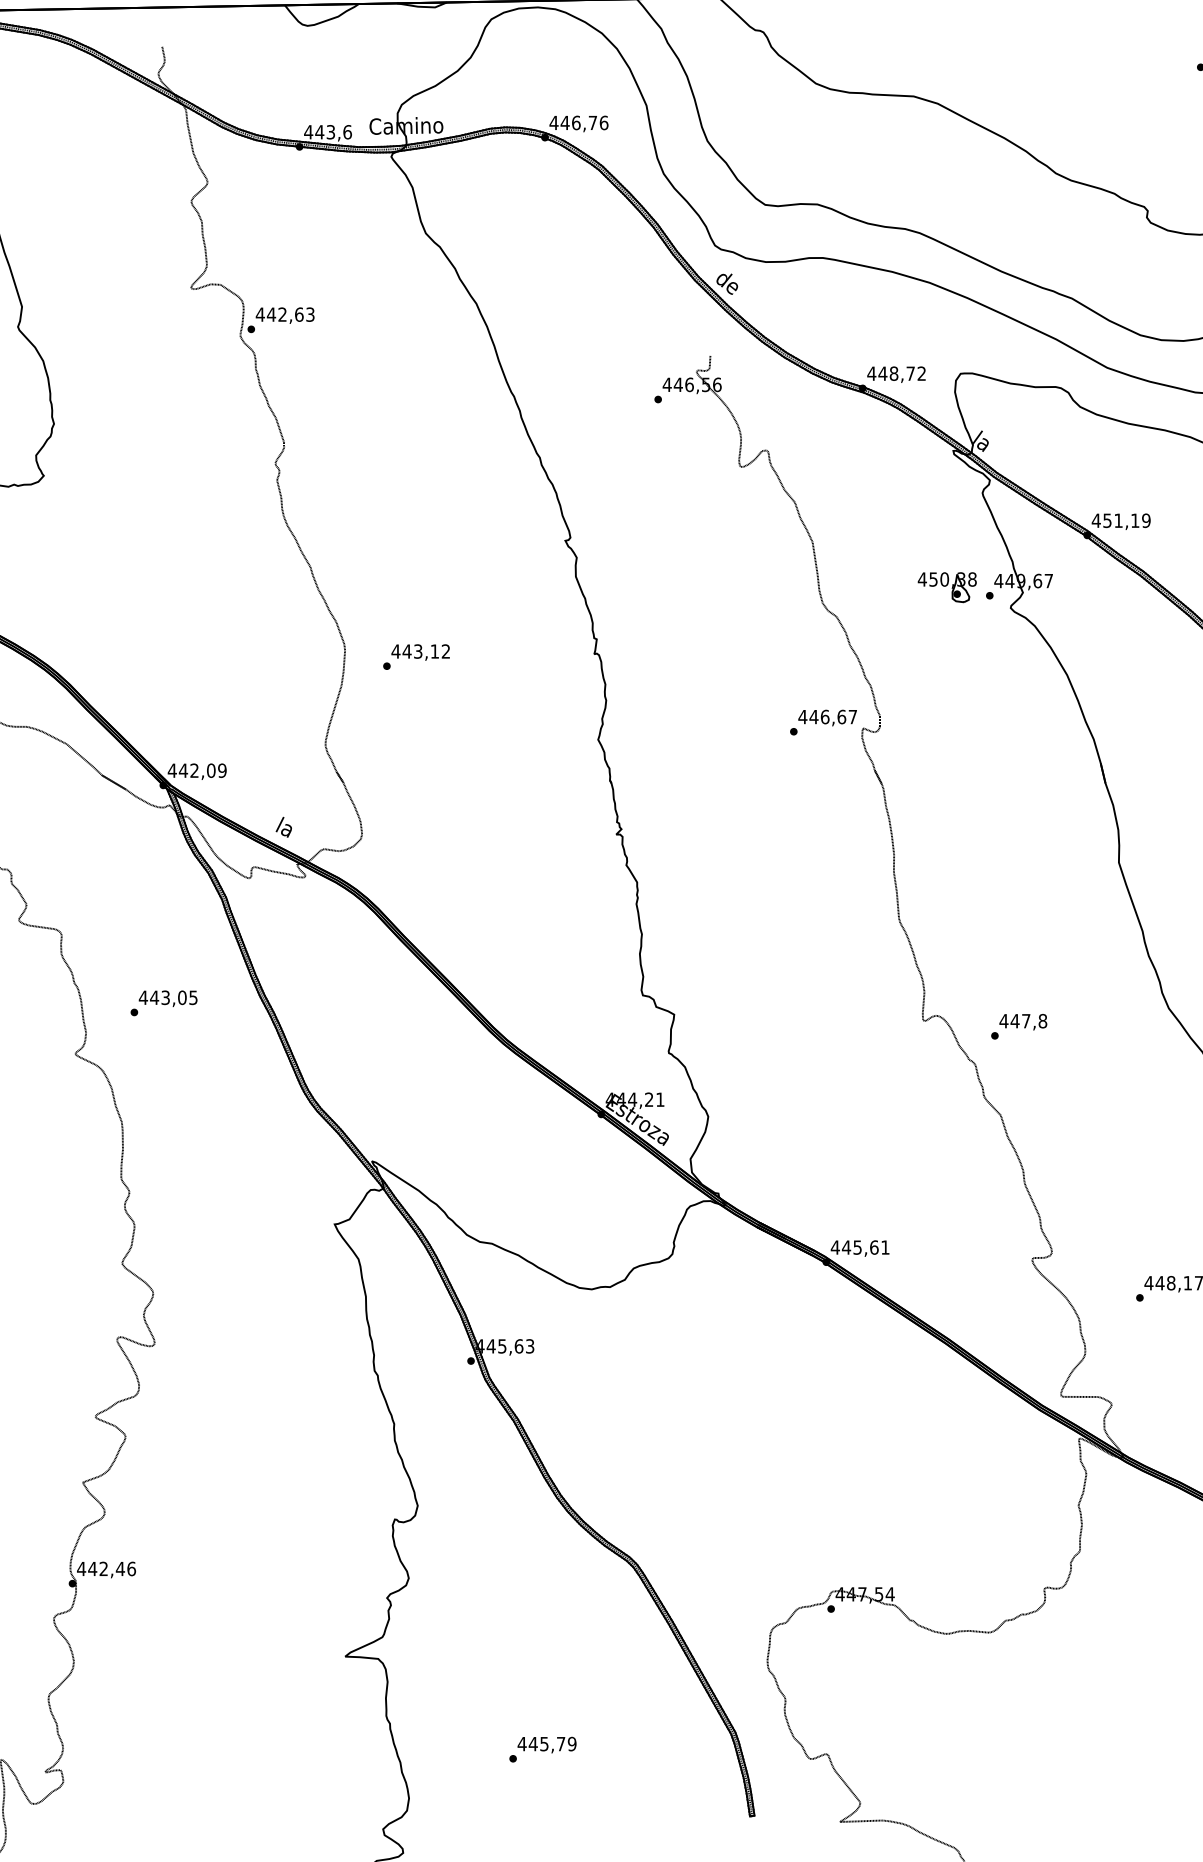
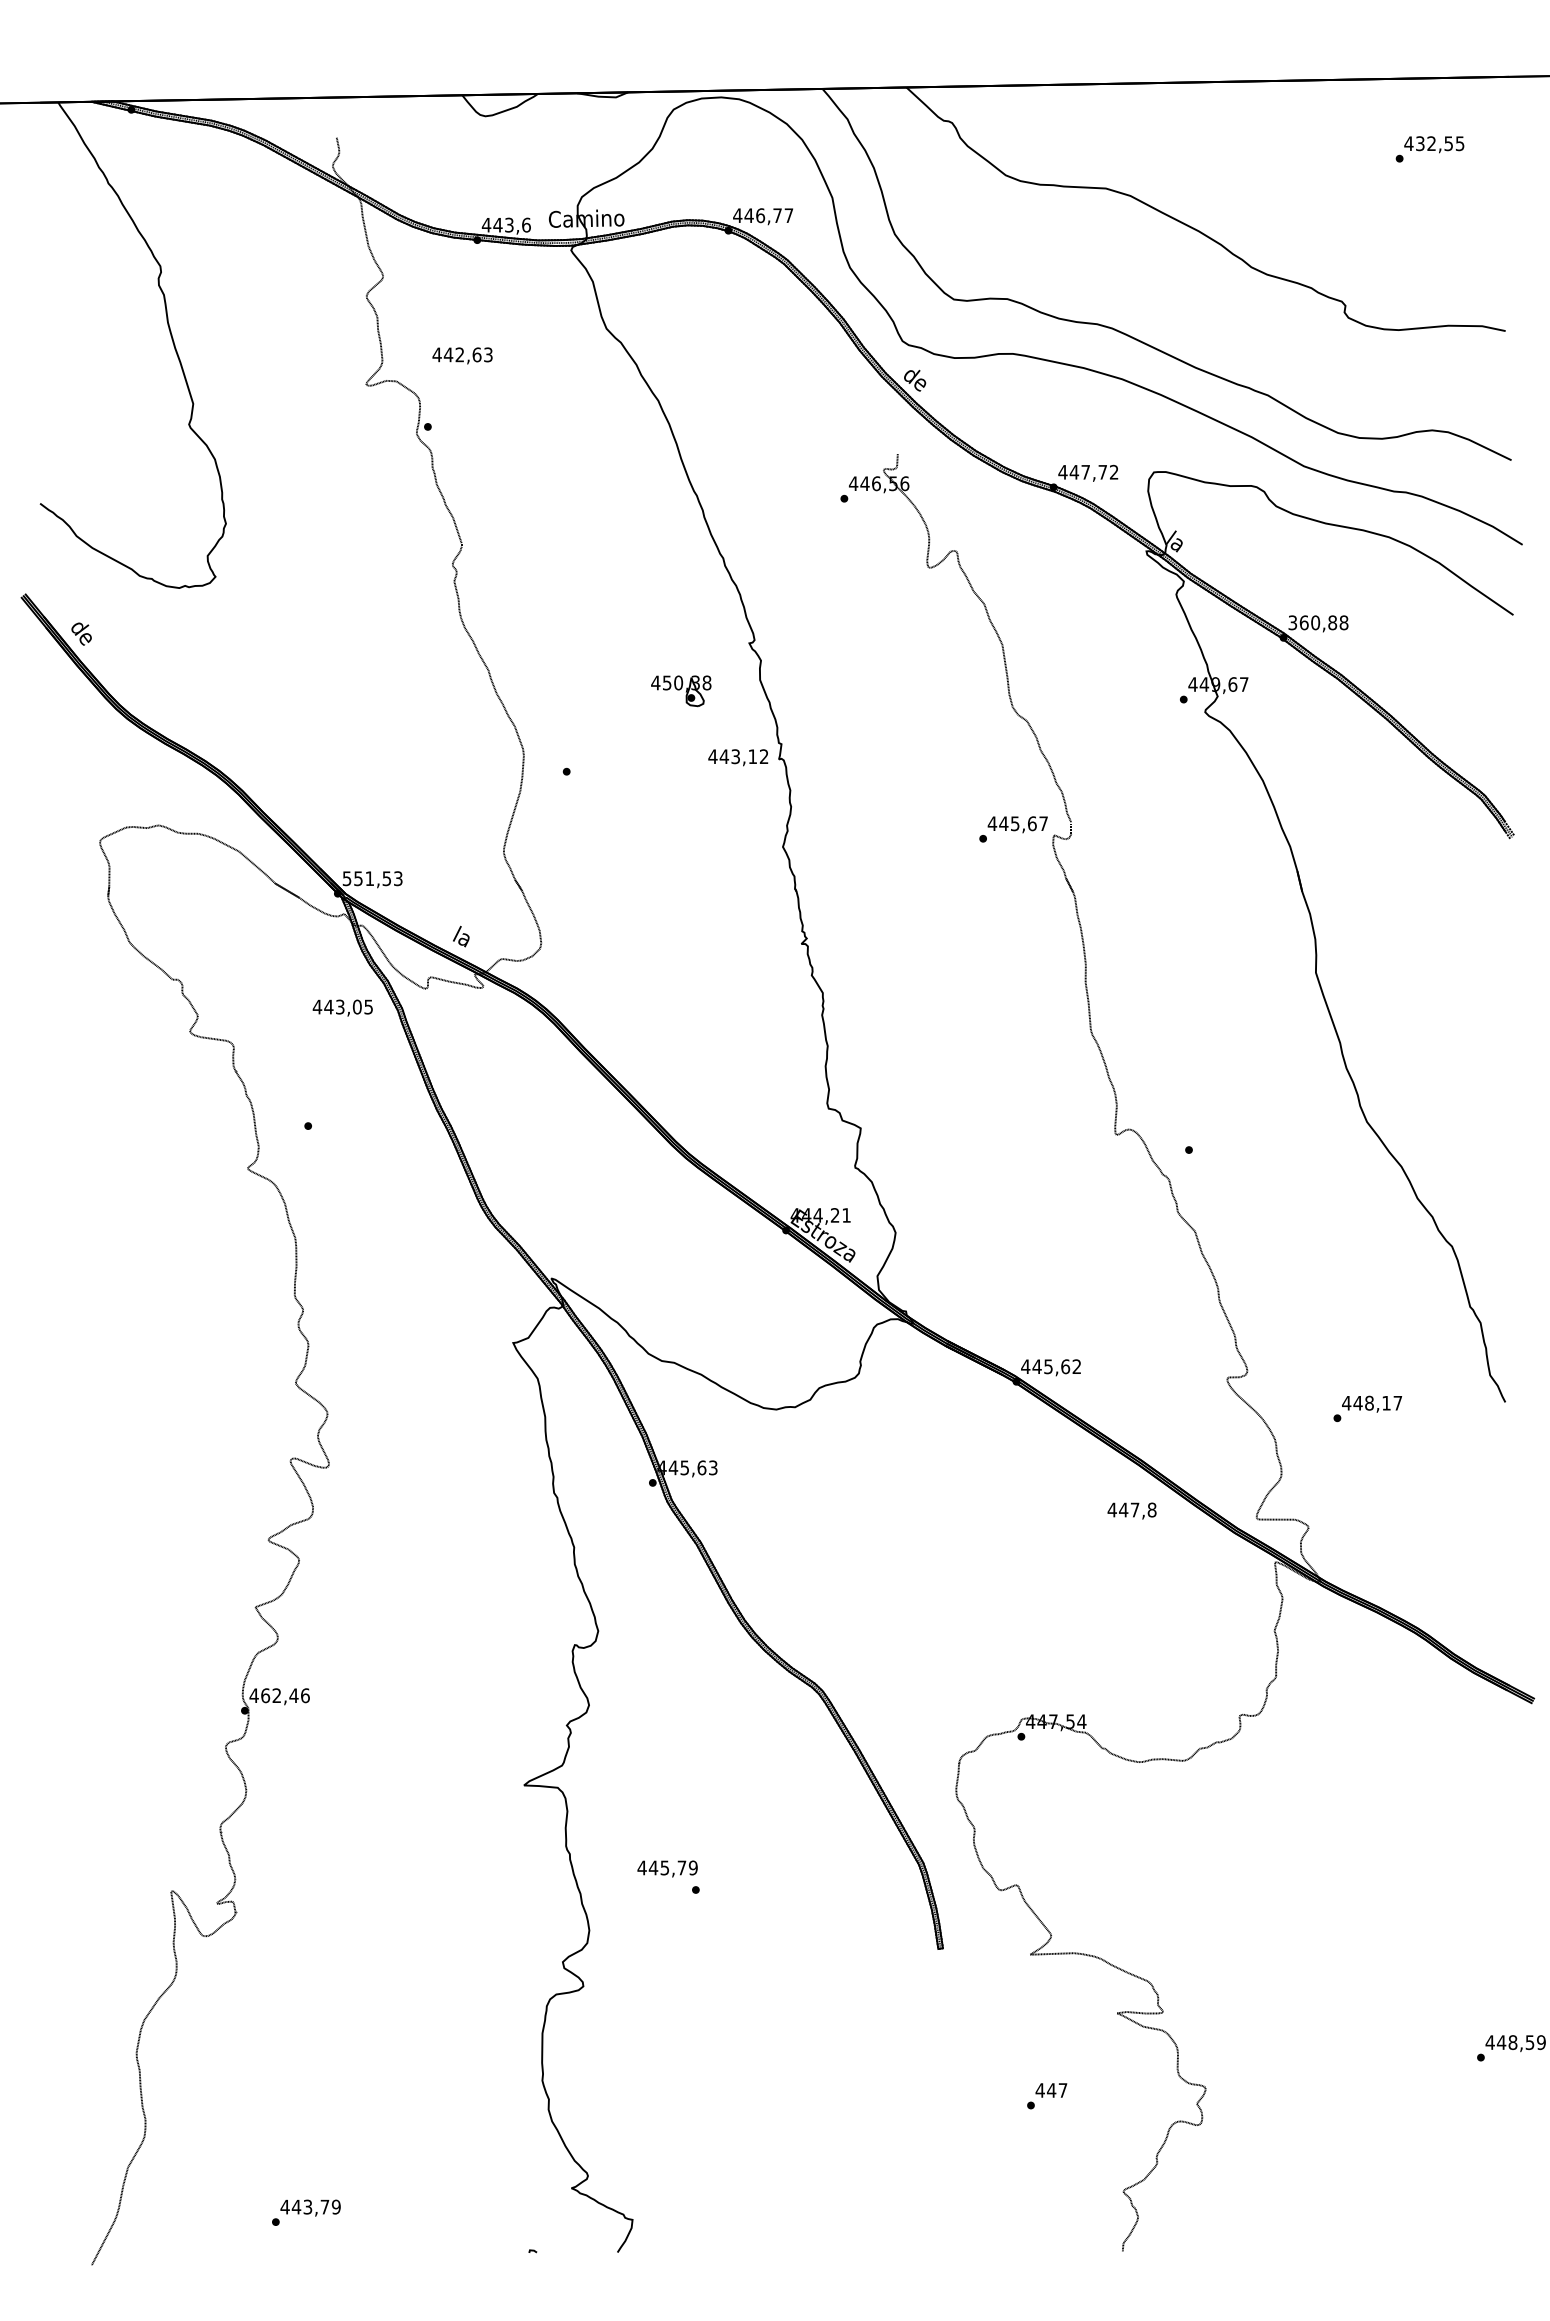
text: (603, 122) -> (788, 215), 446,76 -> 446,77
text: (285, 315) -> (462, 355), moved
text: (893, 372) -> (1085, 471), 448,72 -> 447,72
text: (1121, 520) -> (1318, 622), 451,19 -> 360,88
part: (947, 587) -> (681, 691), moved
text: (420, 652) -> (738, 757), moved
text: (824, 716) -> (1014, 823), 446,67 -> 445,67
text: (197, 770) -> (372, 878), 442,09 -> 551,53
text: (167, 998) -> (342, 1007), moved
text: (1022, 1021) -> (1131, 1510), moved
text: (884, 1247) -> (1076, 1366), 445,61 -> 445,62
text: (92, 1568) -> (265, 1695), 442,46 -> 462,46
text: (546, 1744) -> (667, 1868), moved

